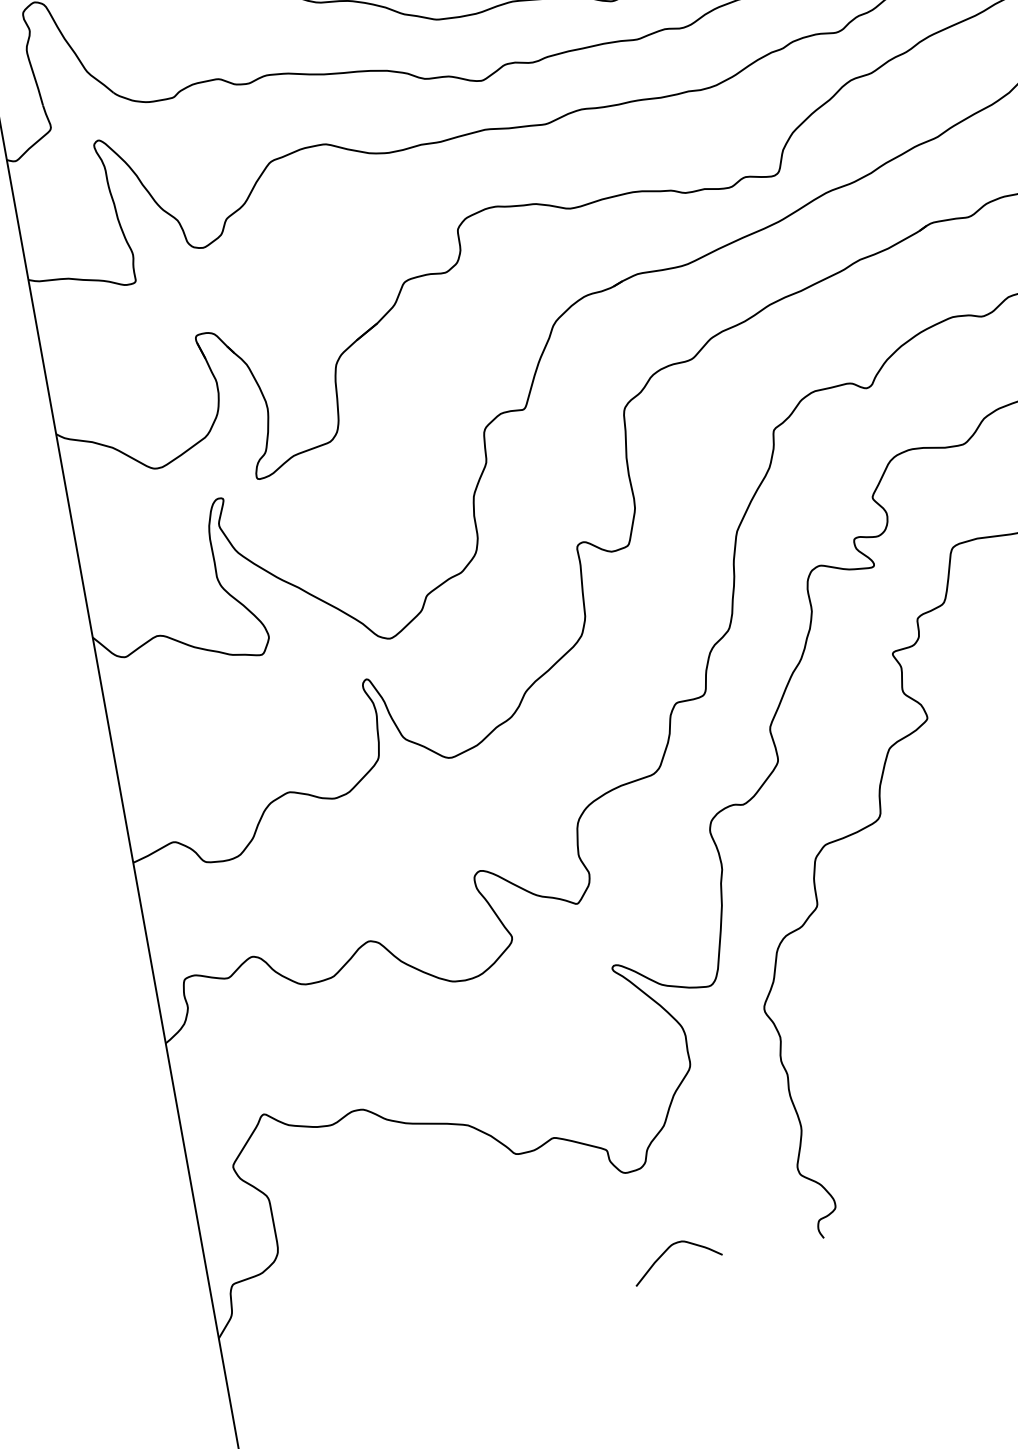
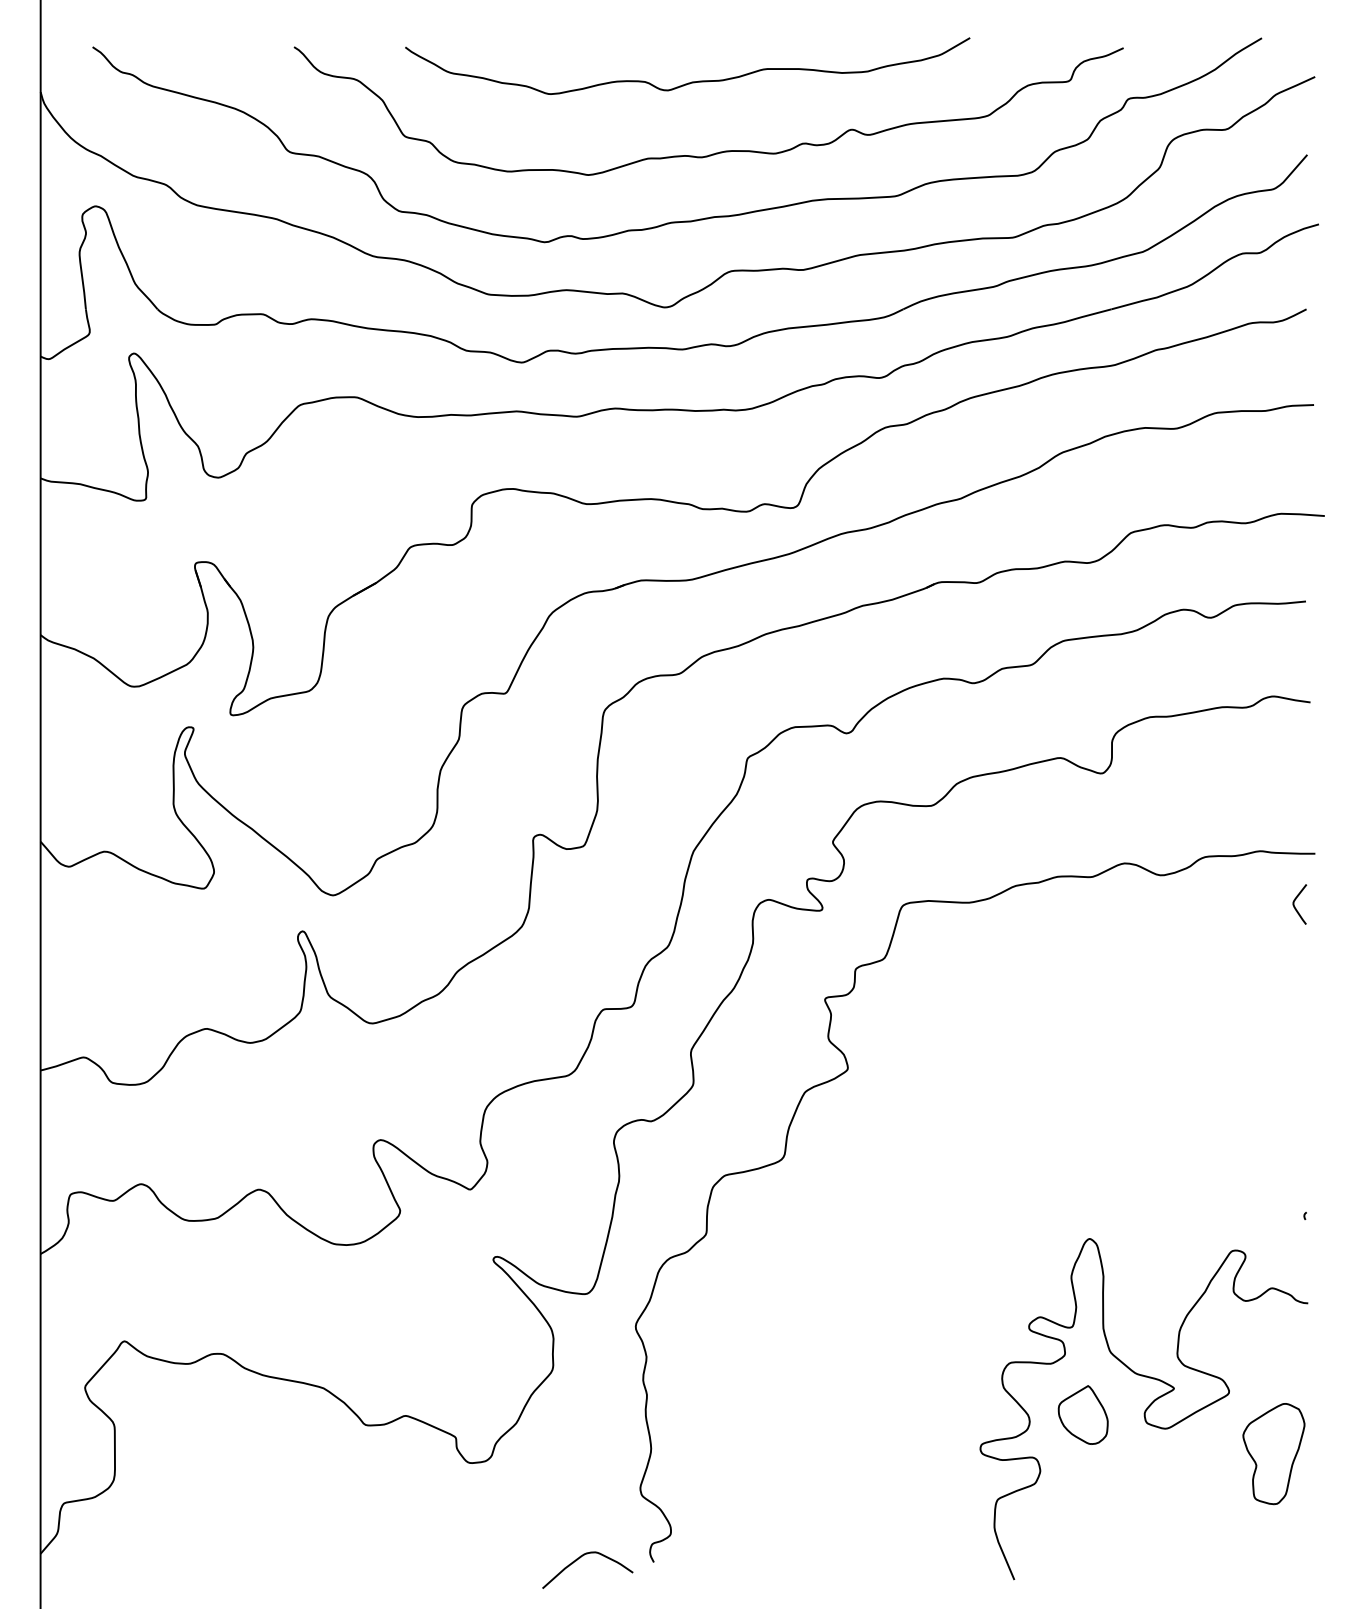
curve: (668, 1250) -> (580, 1558), moved

